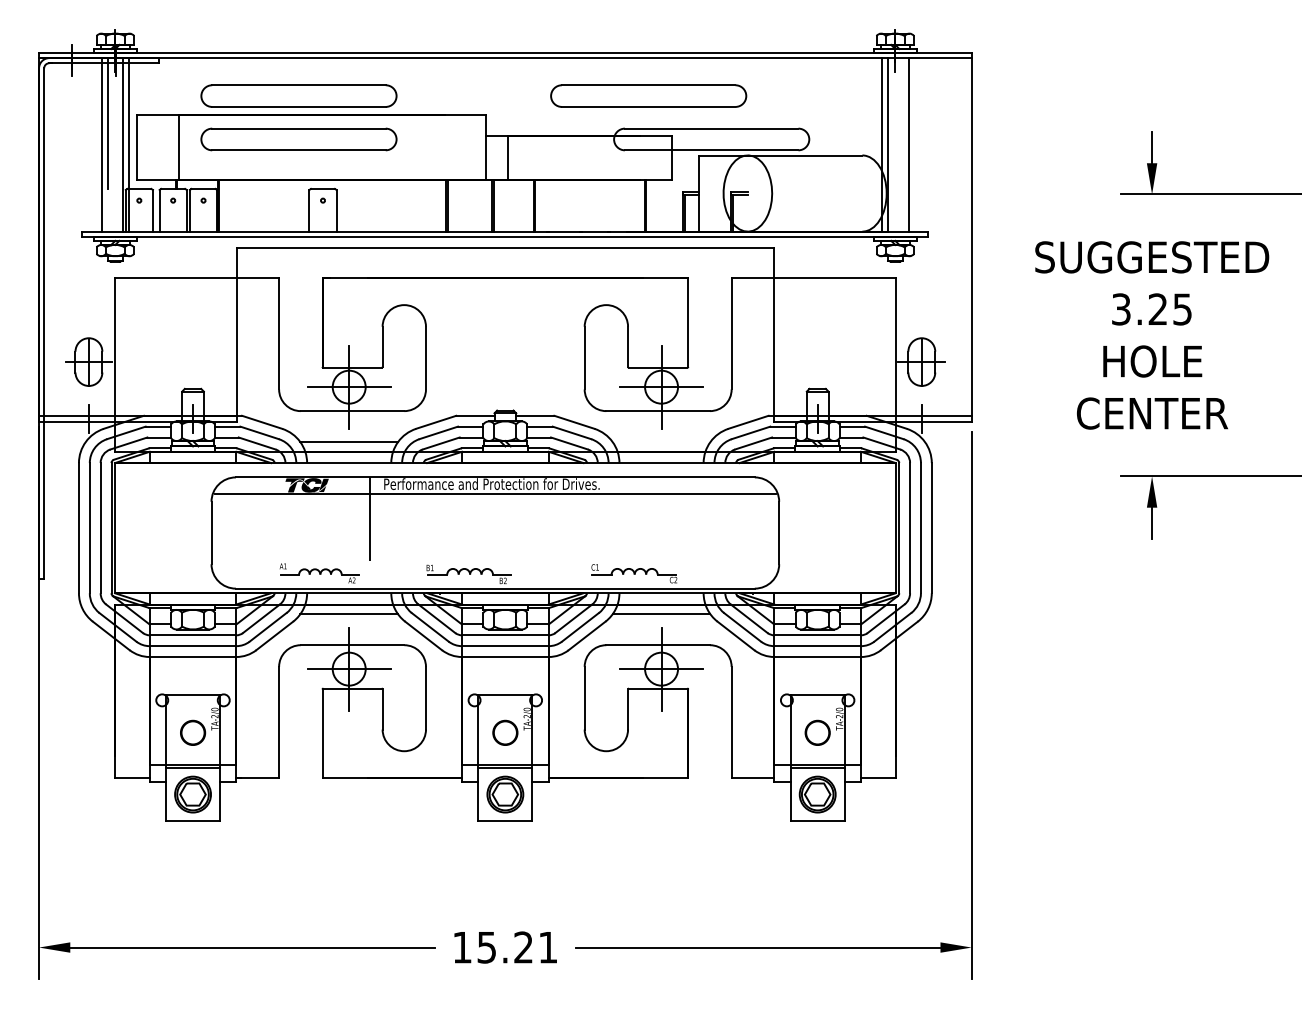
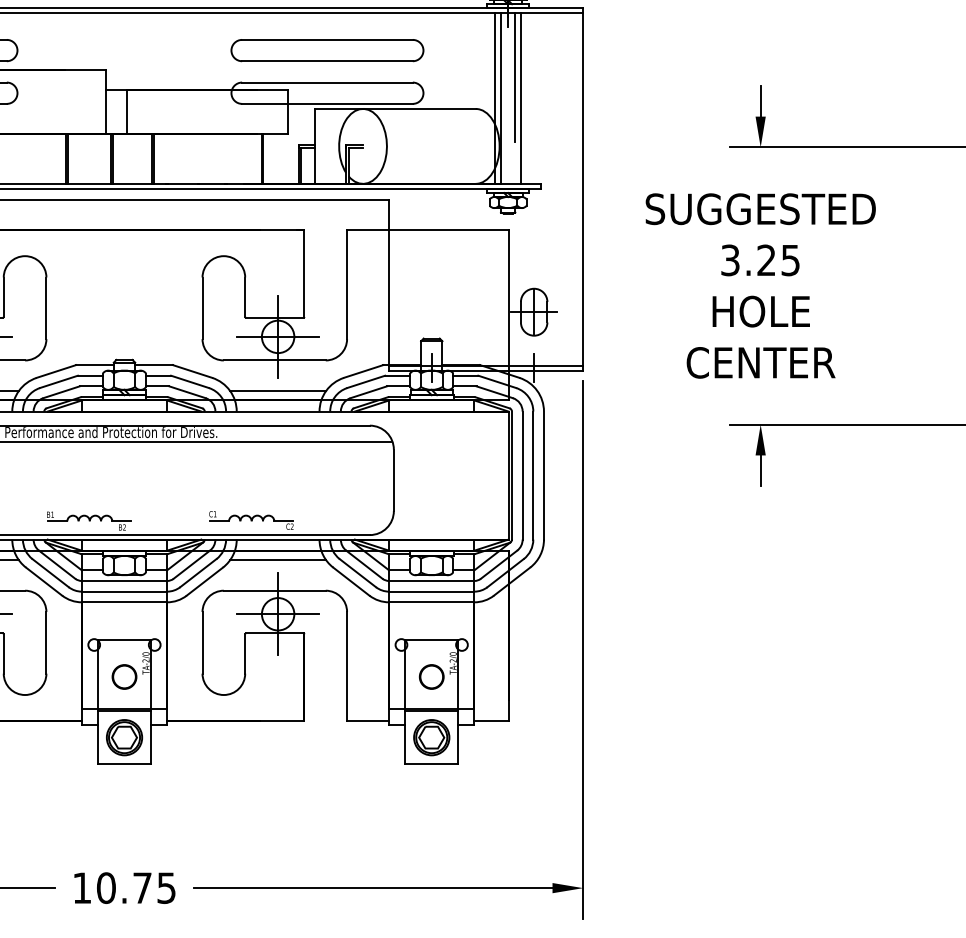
part: (648, 95) -> (327, 49), moved
line: (902, 123) -> (515, 77), added
line: (661, 442) -> (278, 391), added
text: (517, 947) -> (136, 888), 15.21 -> 10.75

